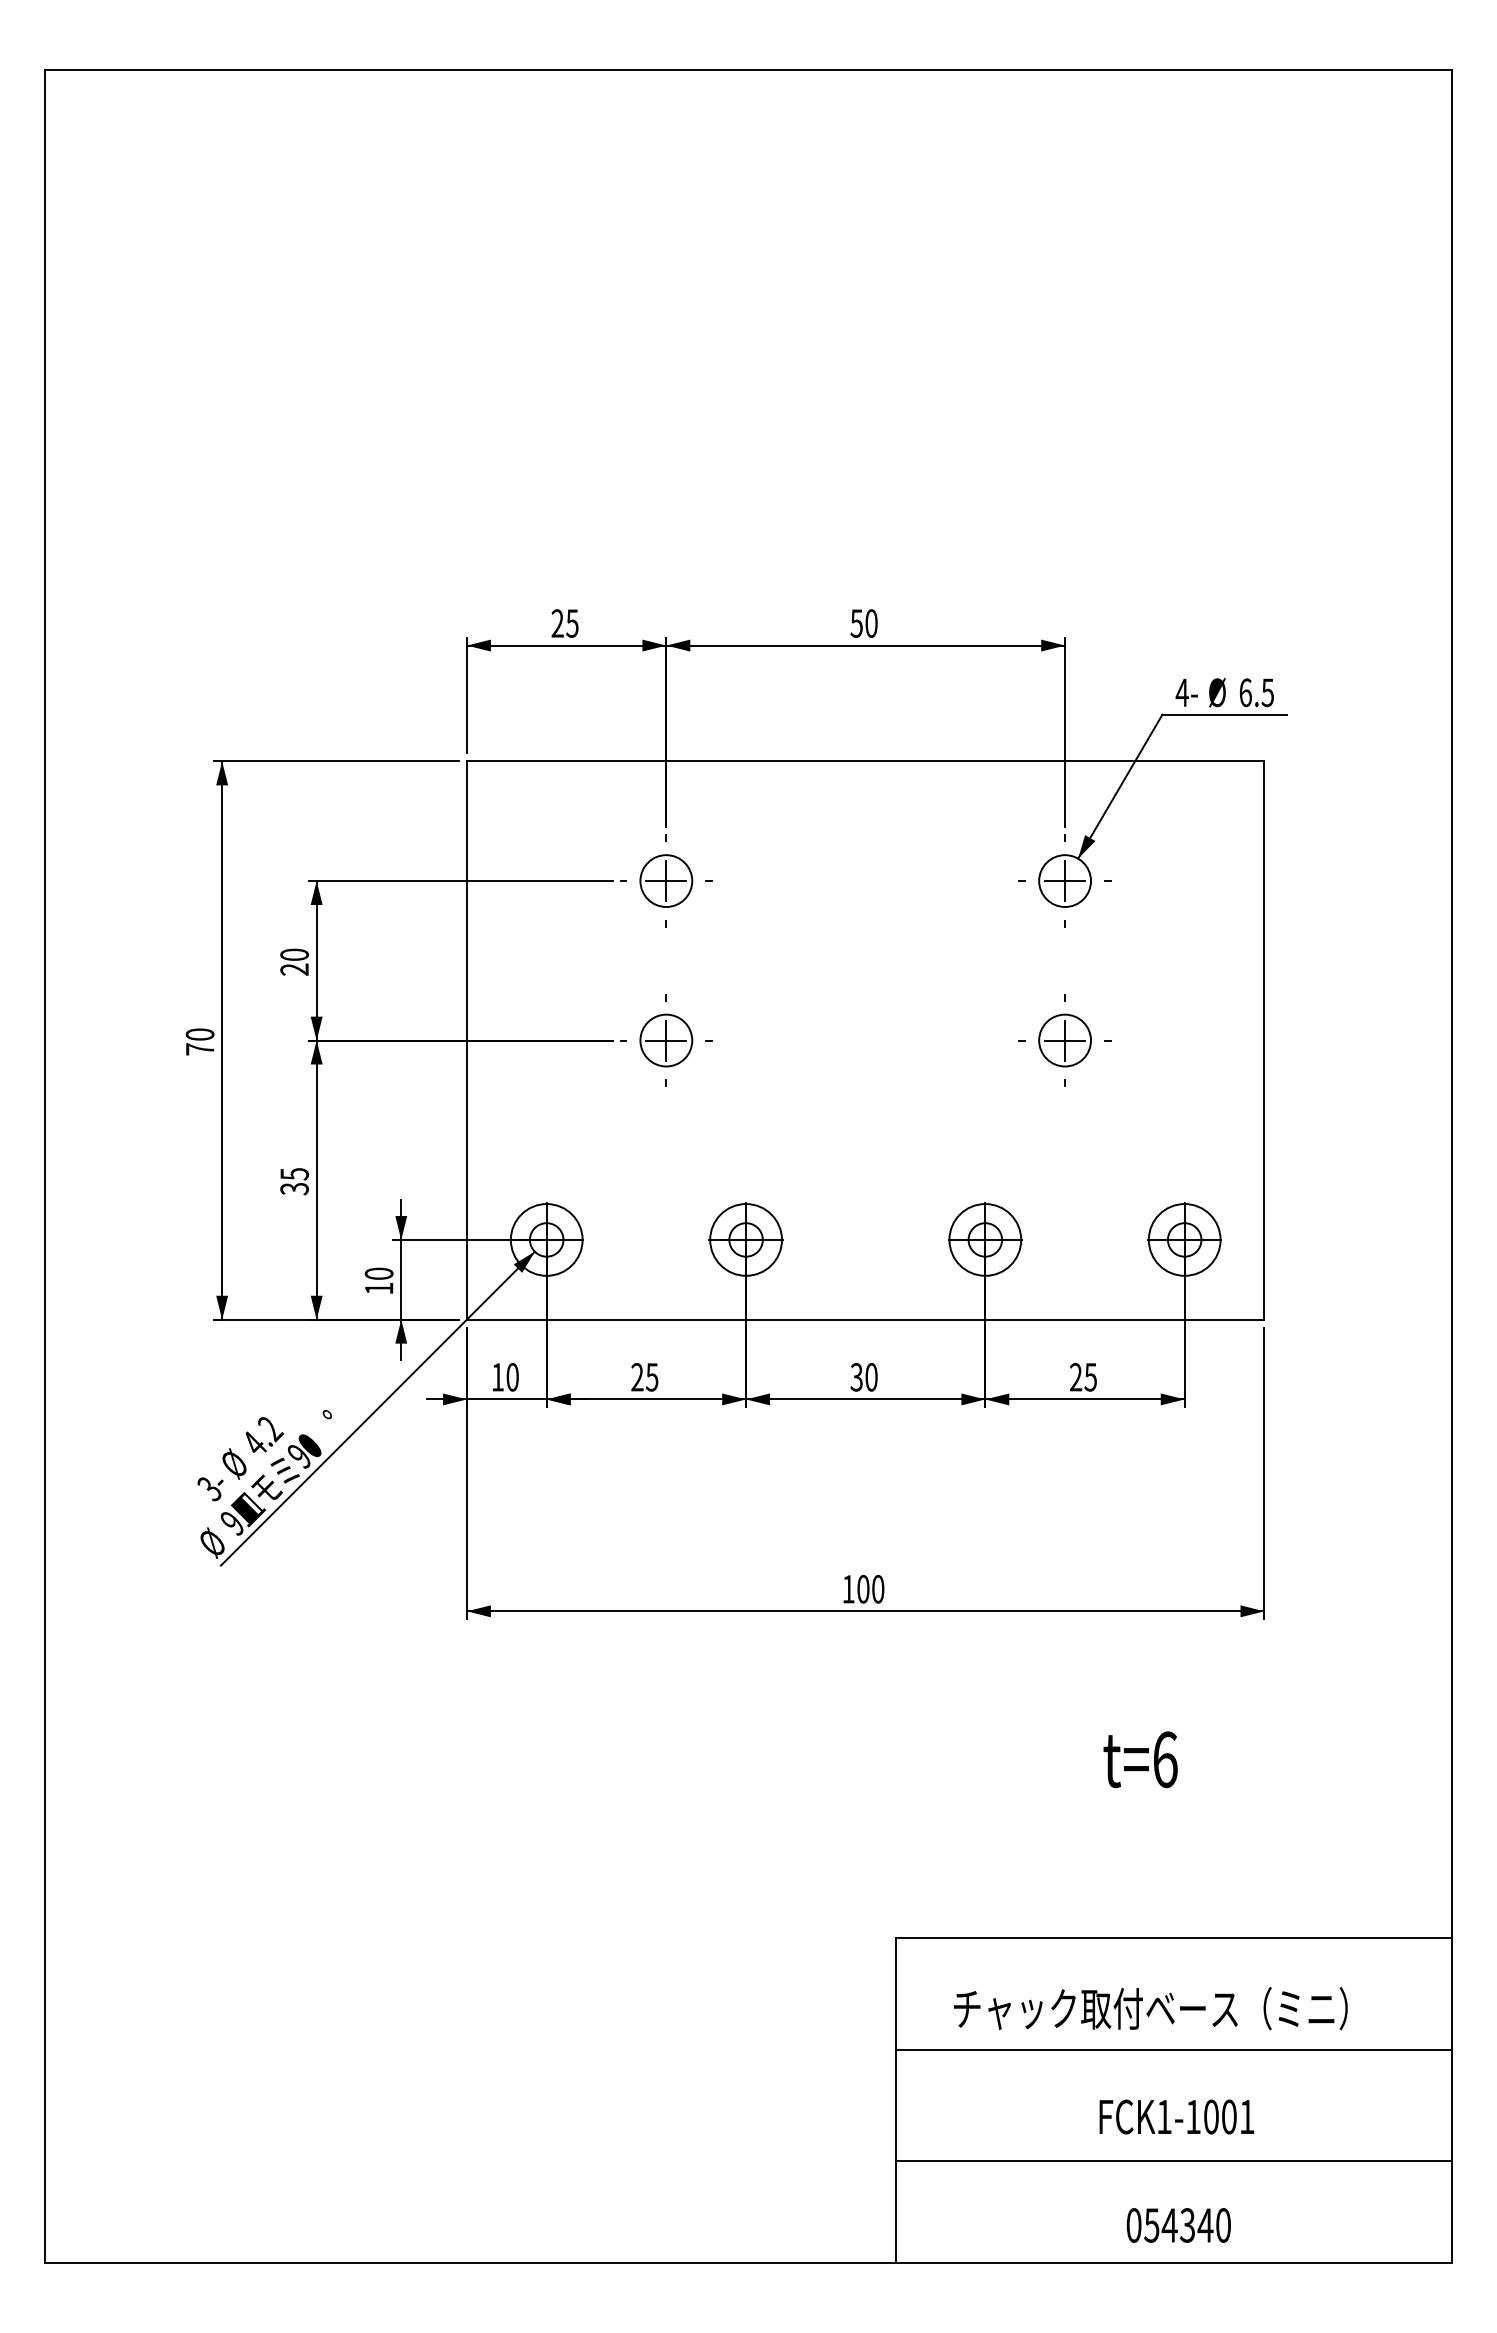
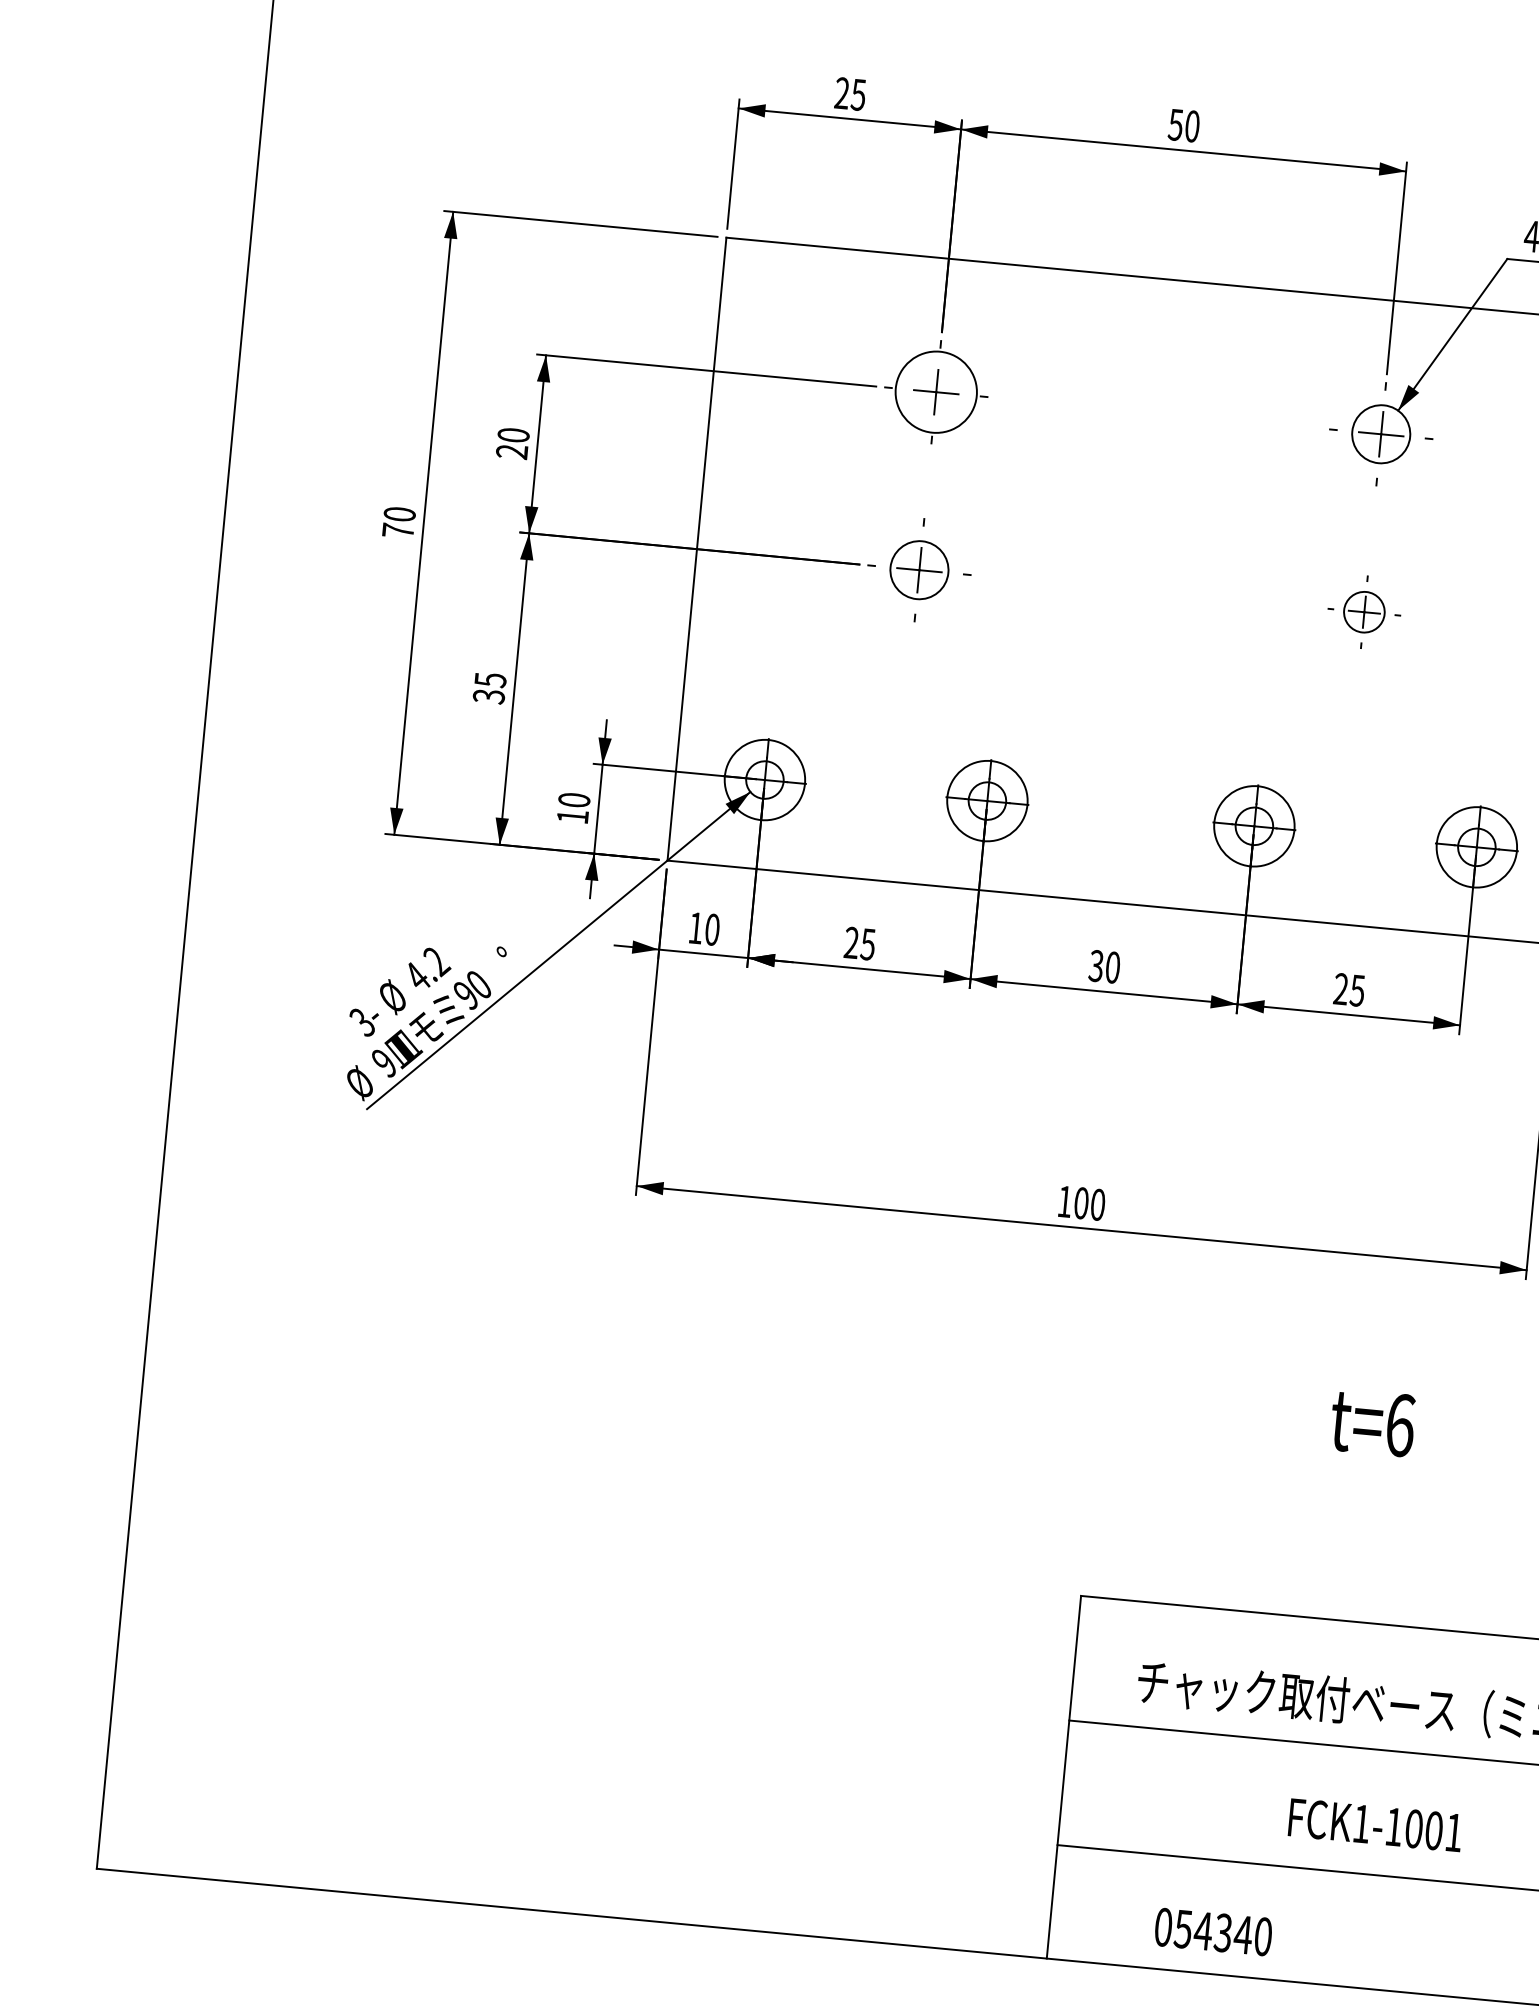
circle: (666, 881) -> (936, 392), size x1.4
part: (1064, 1040) -> (1363, 612), size x0.7
text: (1178, 2225) -> (1213, 1932), moved

